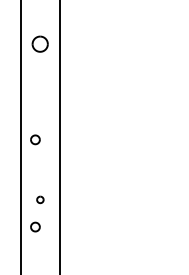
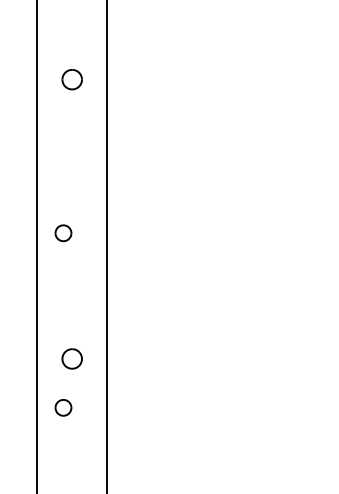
part: (40, 44) -> (72, 80), size x0.71
part: (35, 139) -> (63, 232), moved
part: (40, 199) -> (72, 358), size x1.67

